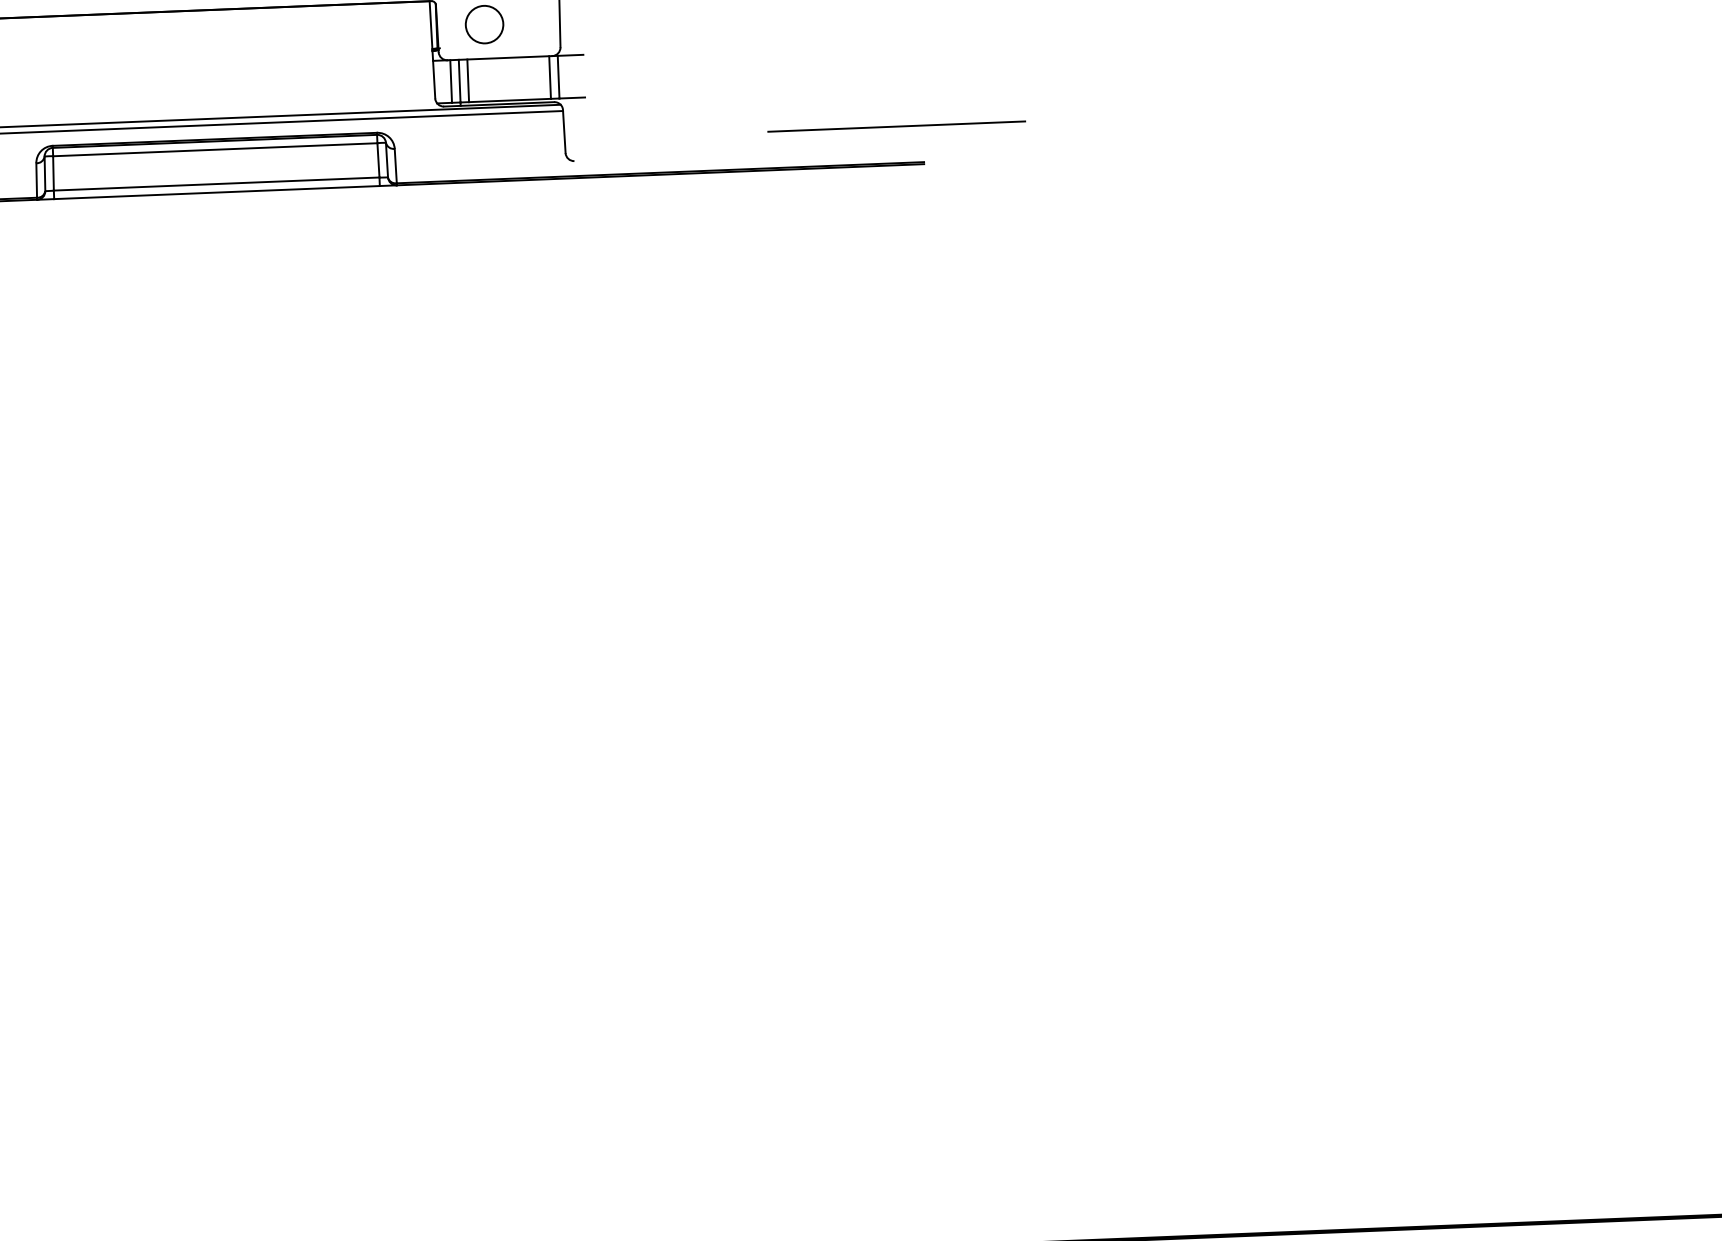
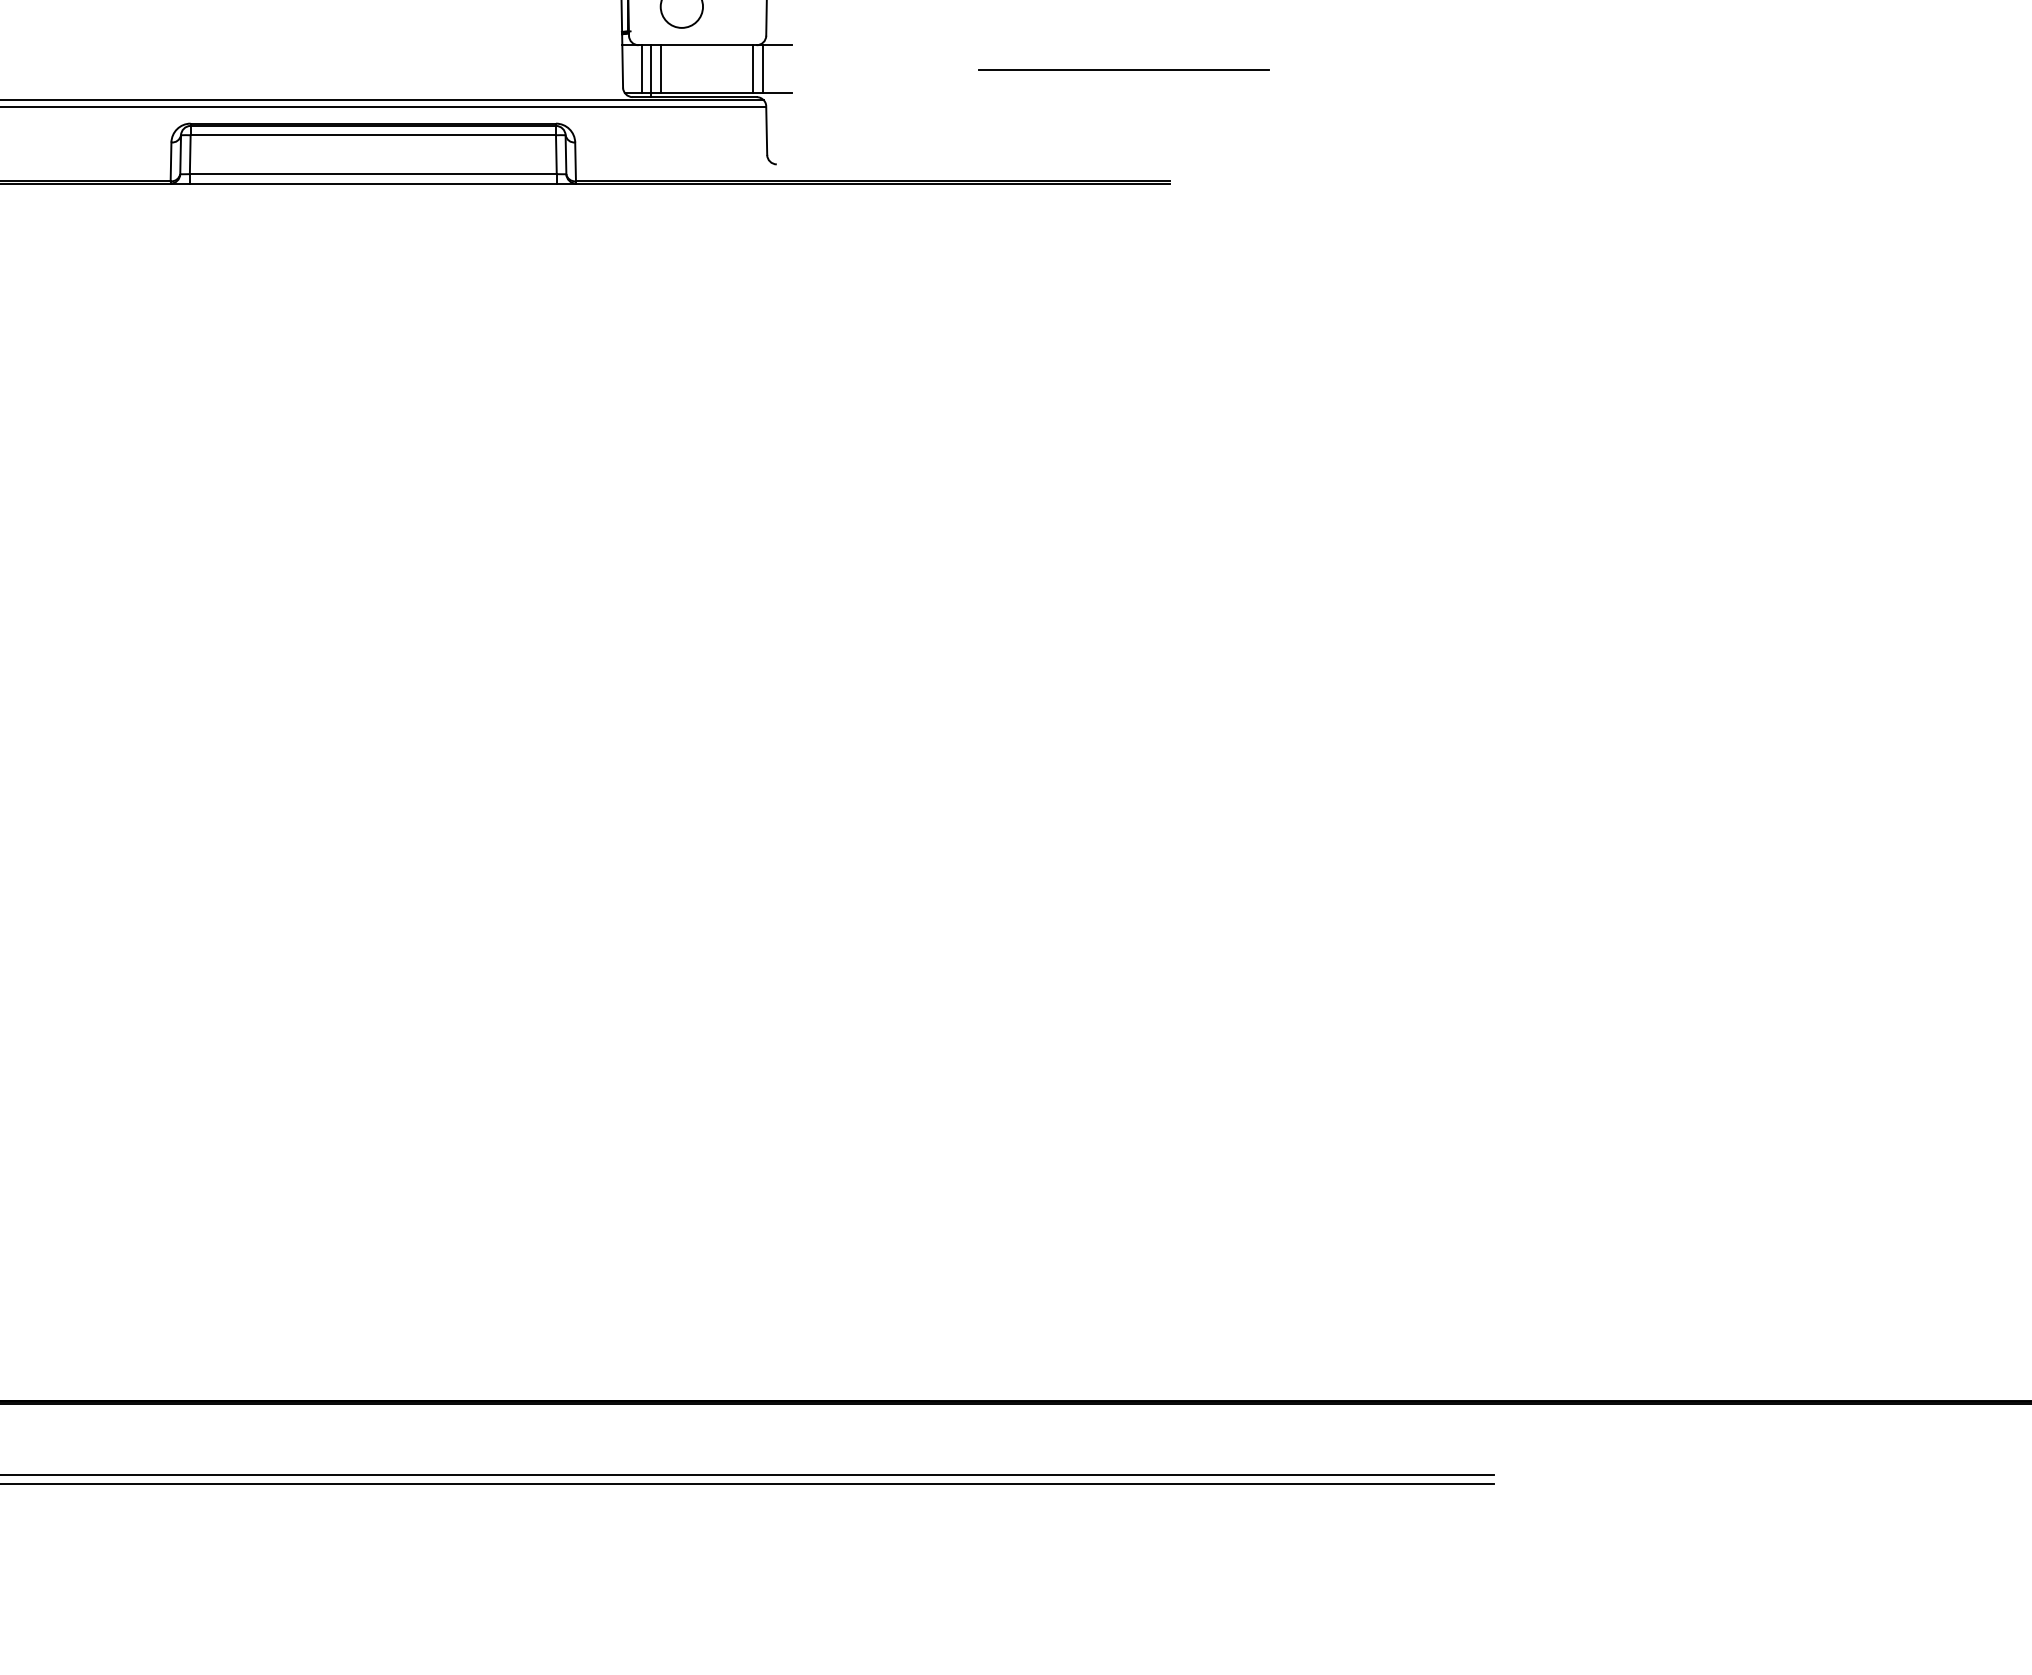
line: (896, 126) -> (1123, 69), moved

